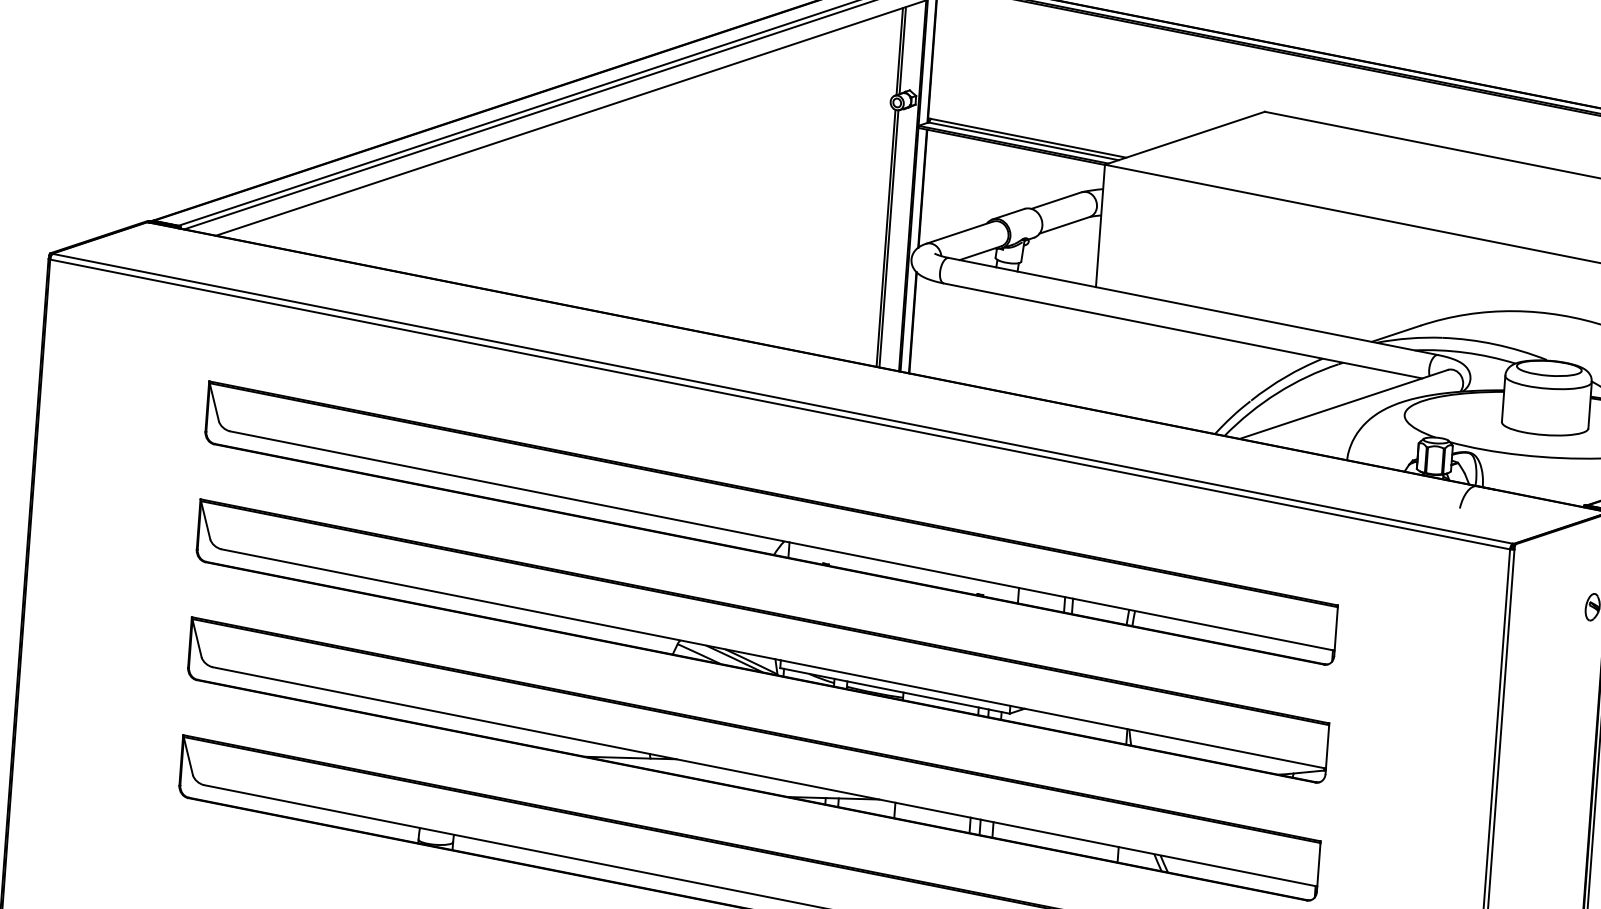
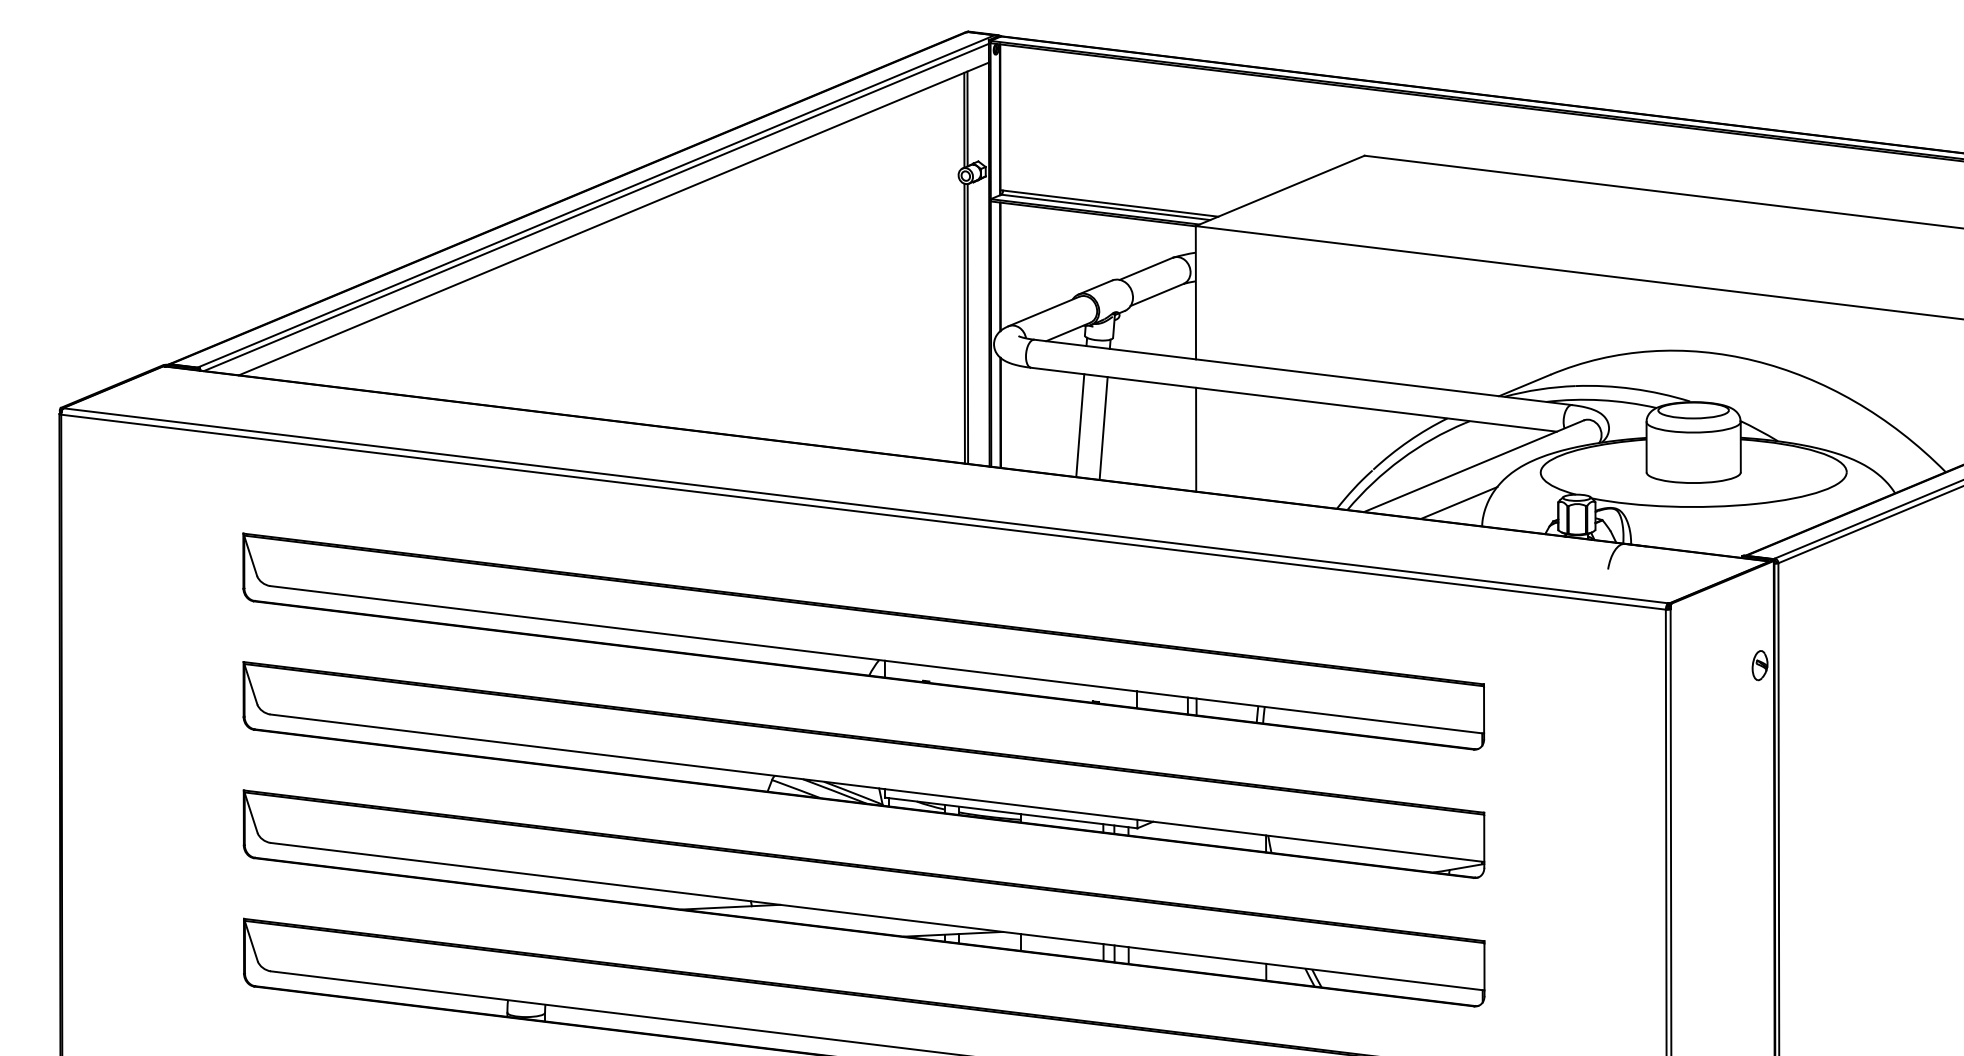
line: (985, 339) -> (1080, 425), added
line: (1006, 344) -> (1103, 428), added
line: (1090, 360) -> (1196, 439), added
line: (1327, 436) -> (1458, 502), added

